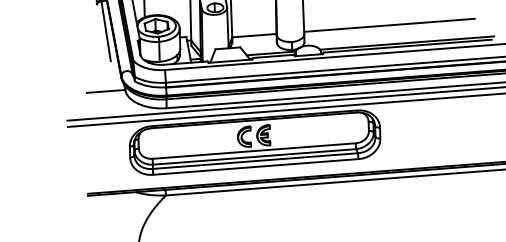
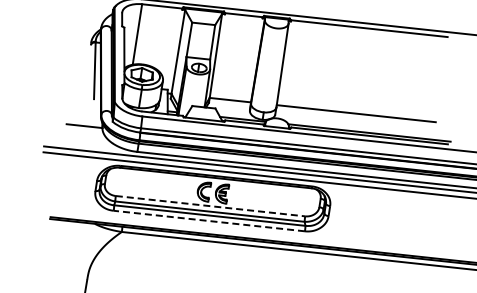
line: (255, 151) -> (211, 206), solid -> dashed
line: (255, 167) -> (208, 221), solid -> dashed

